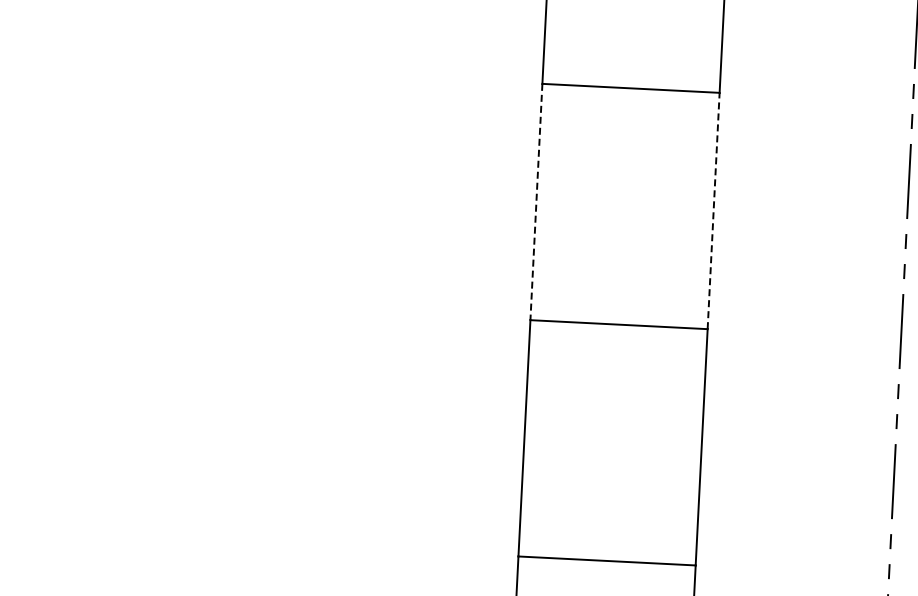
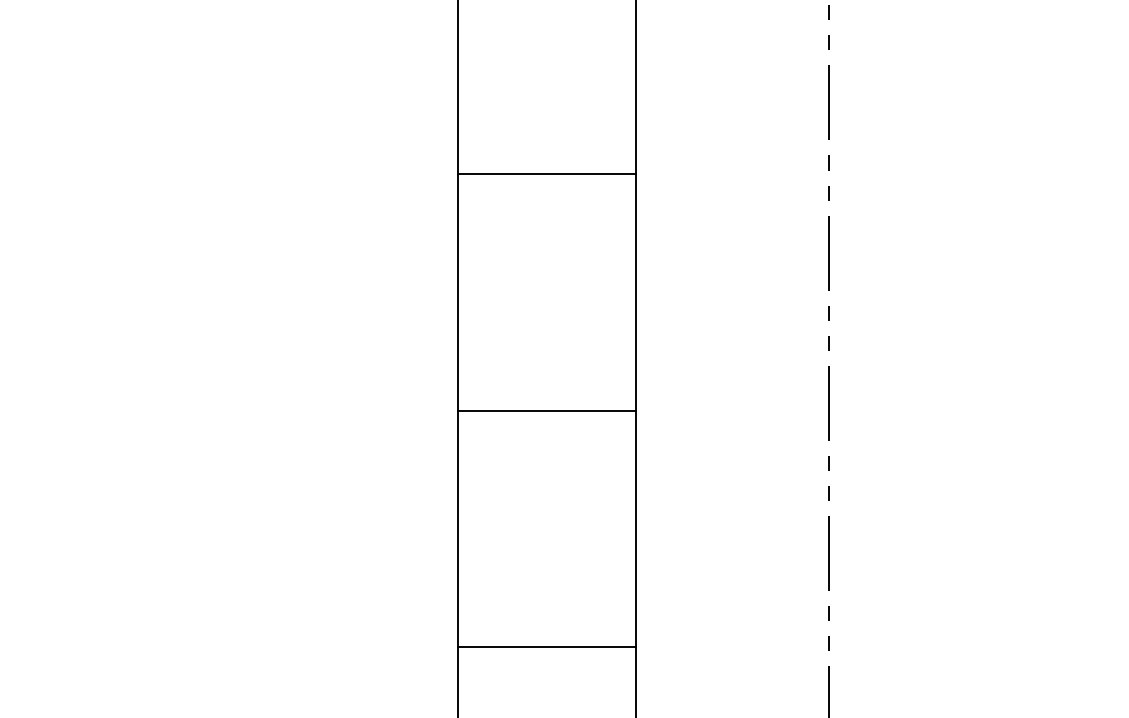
line: (536, 202) -> (458, 292), dashed -> solid
line: (713, 210) -> (635, 291), dashed -> solid

